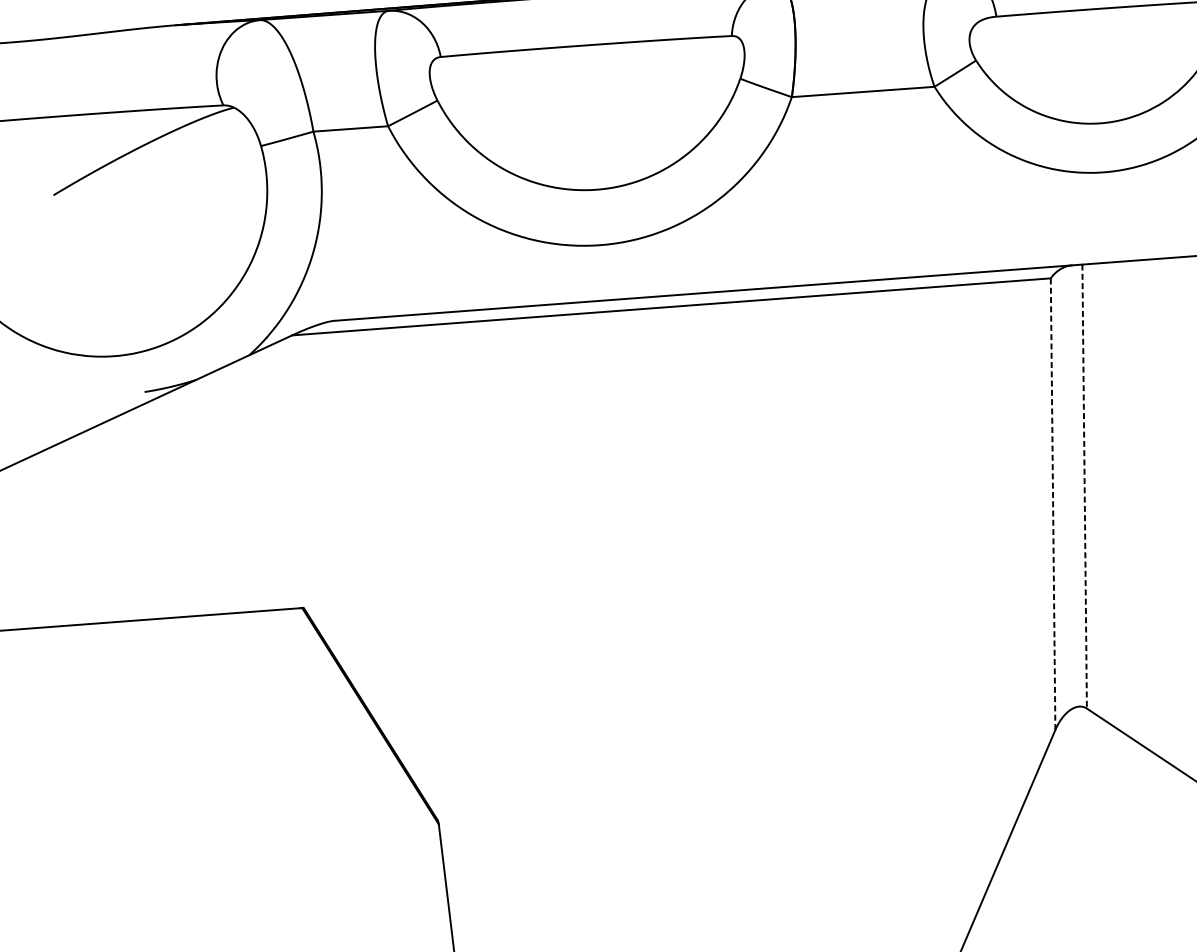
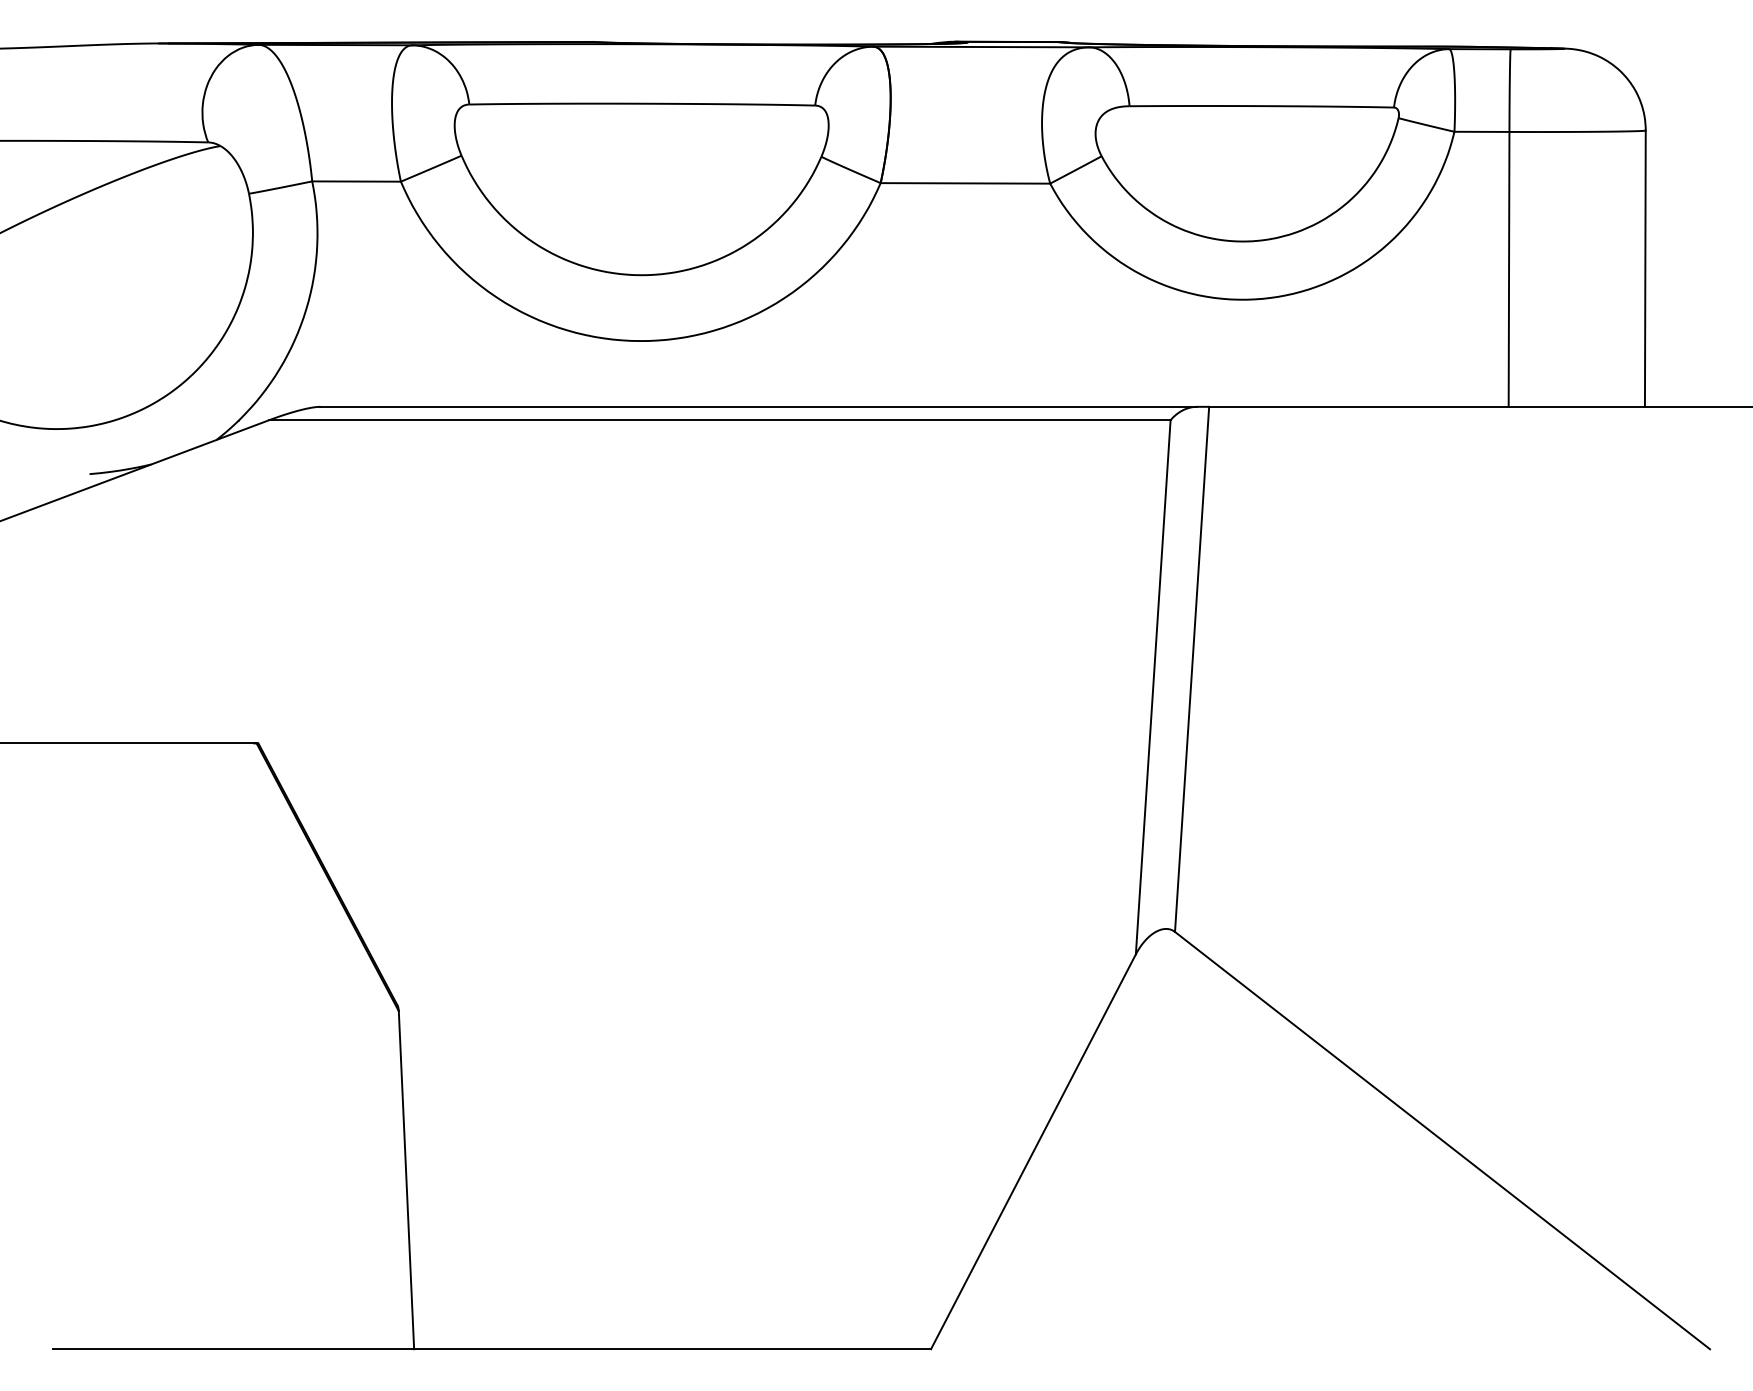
line: (1085, 486) -> (1192, 669), dashed -> solid
line: (1053, 504) -> (1153, 687), dashed -> solid

